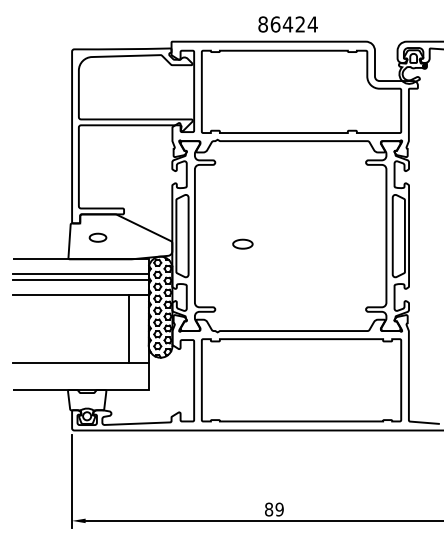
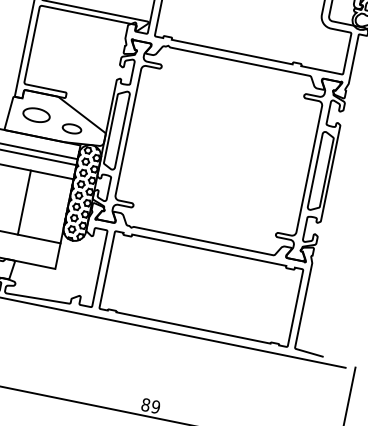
part: (97, 237) -> (36, 114), size x1.67
part: (242, 243) -> (71, 128), moved
line: (128, 328) -> (24, 202), moved

